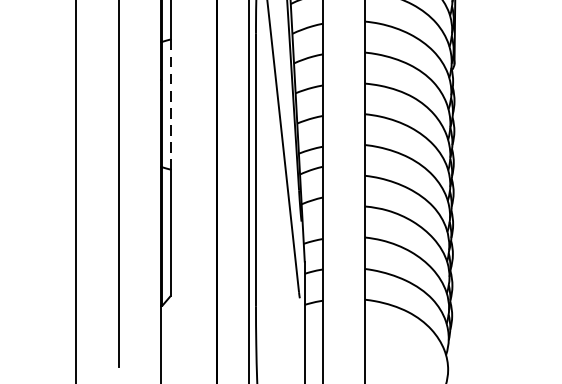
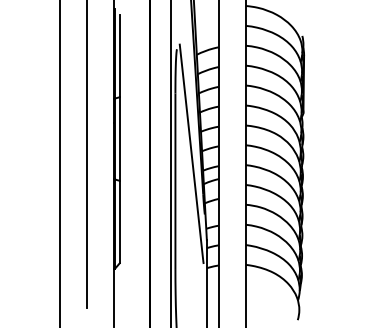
line: (170, 105) -> (120, 139), dashed -> solid

